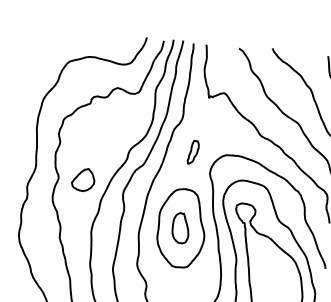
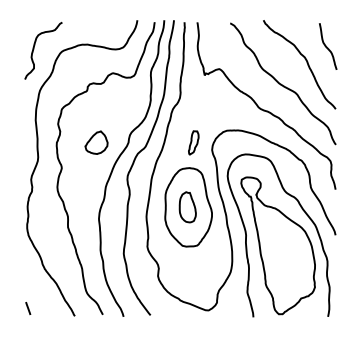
curve: (41, 57) -> (34, 49), added
part: (193, 152) -> (193, 142), moved
part: (83, 179) -> (96, 142), moved

